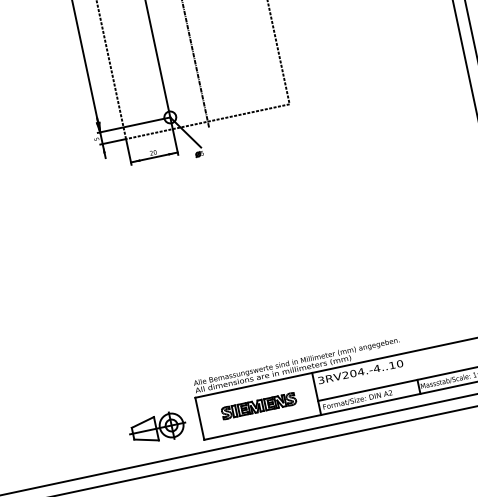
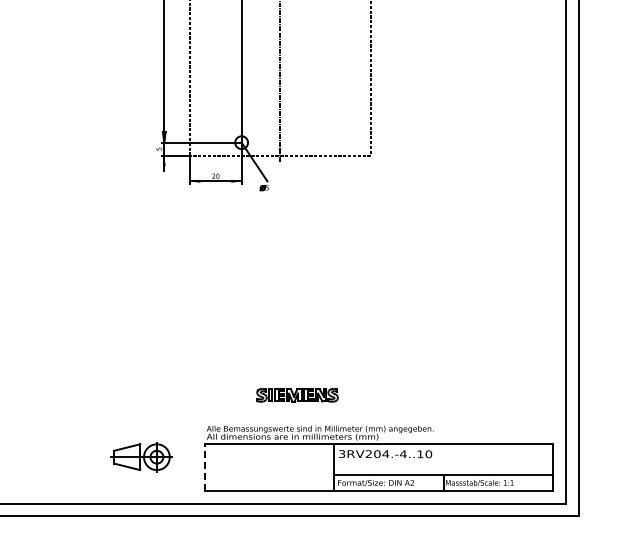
part: (259, 406) -> (297, 395), moved
line: (199, 417) -> (205, 466), solid -> dashed
part: (157, 428) -> (141, 457), moved

